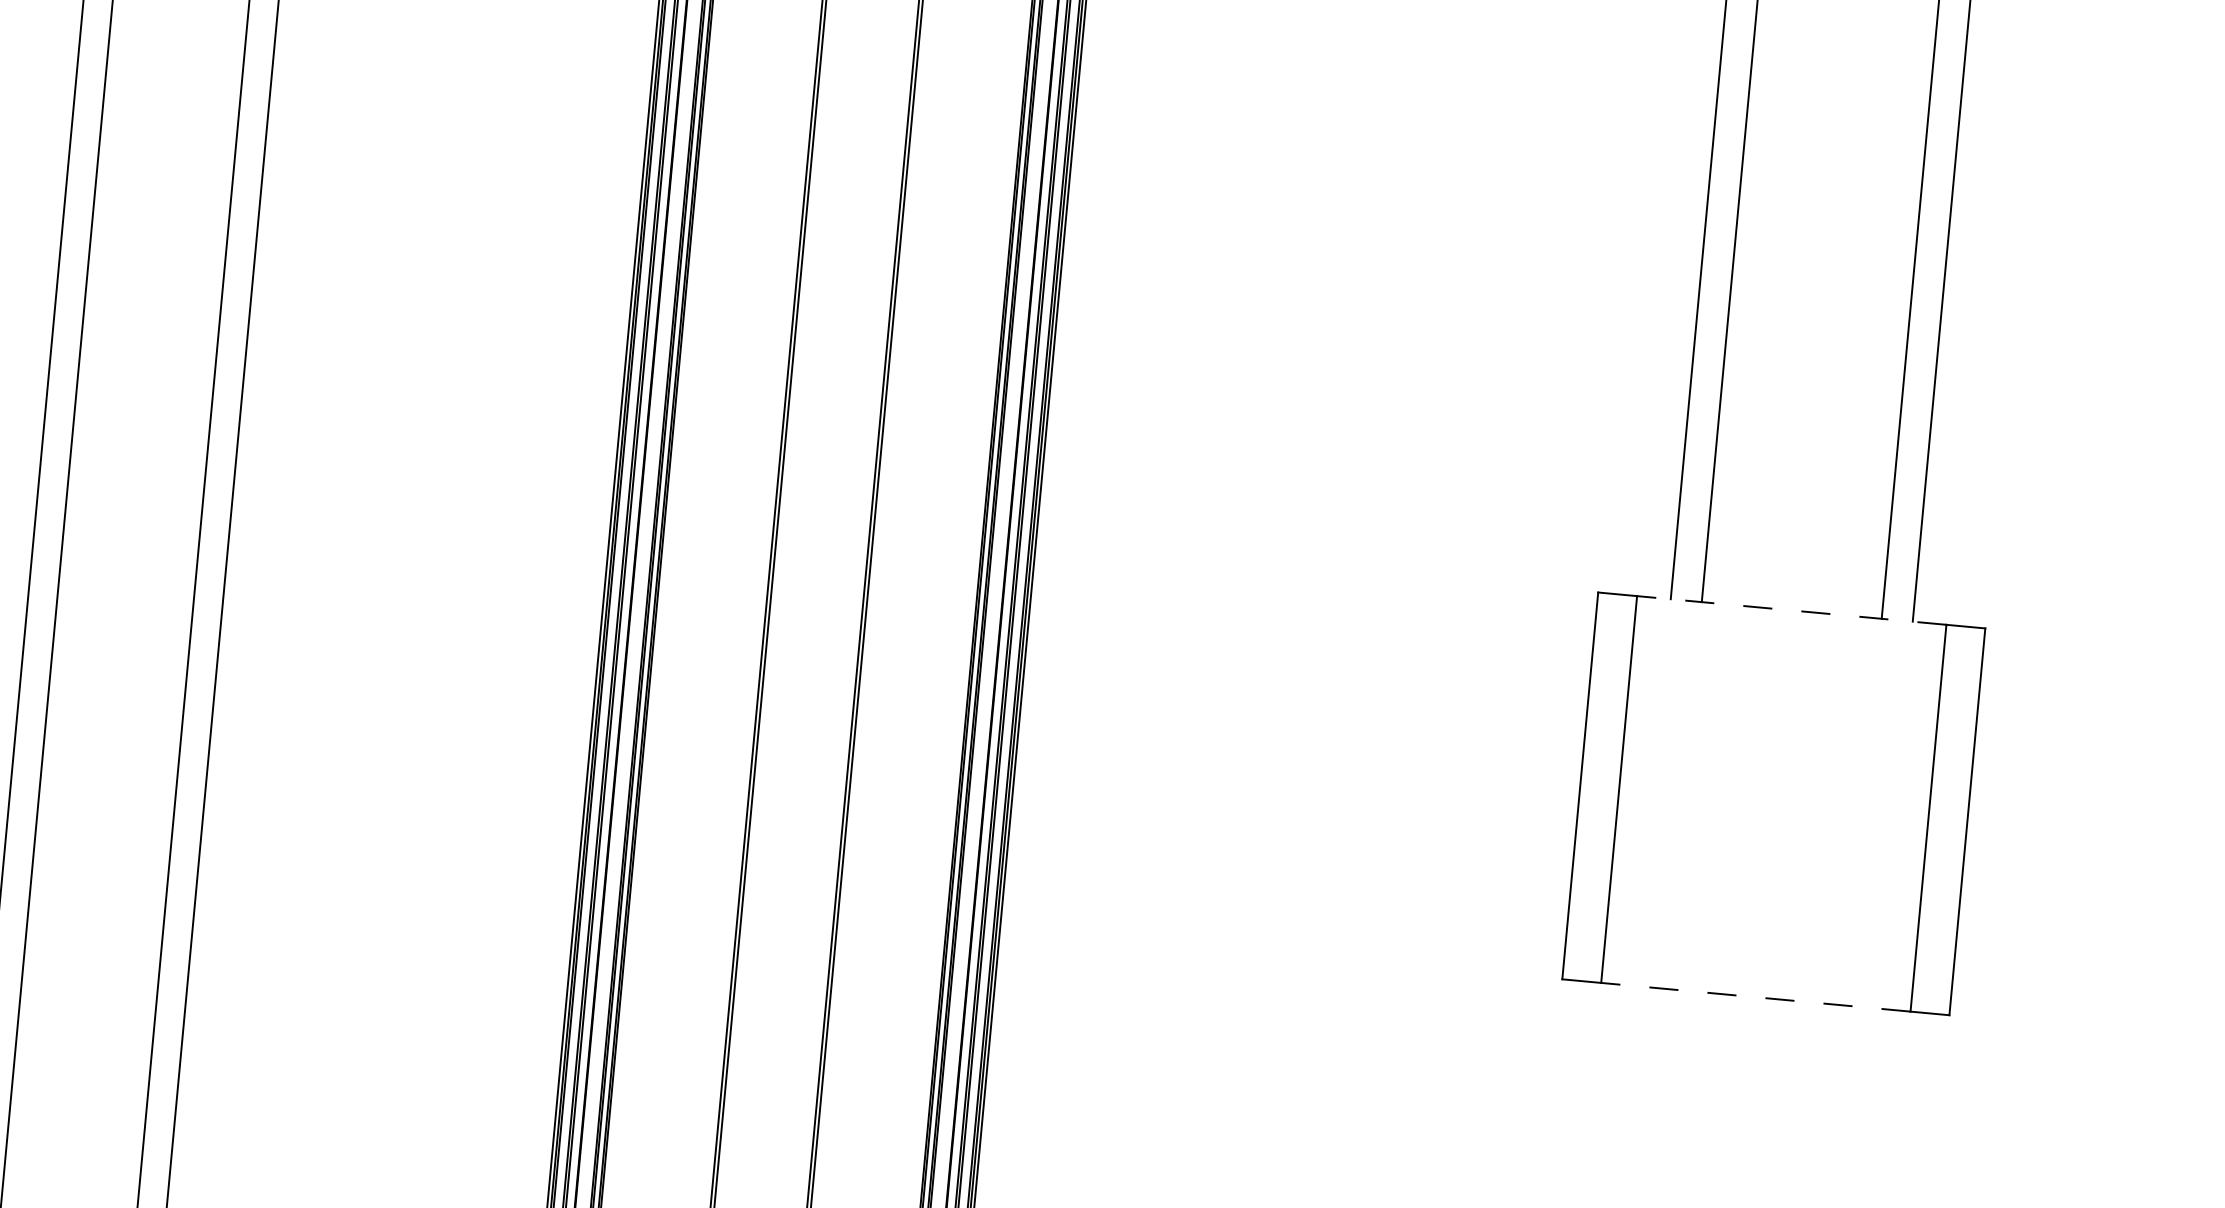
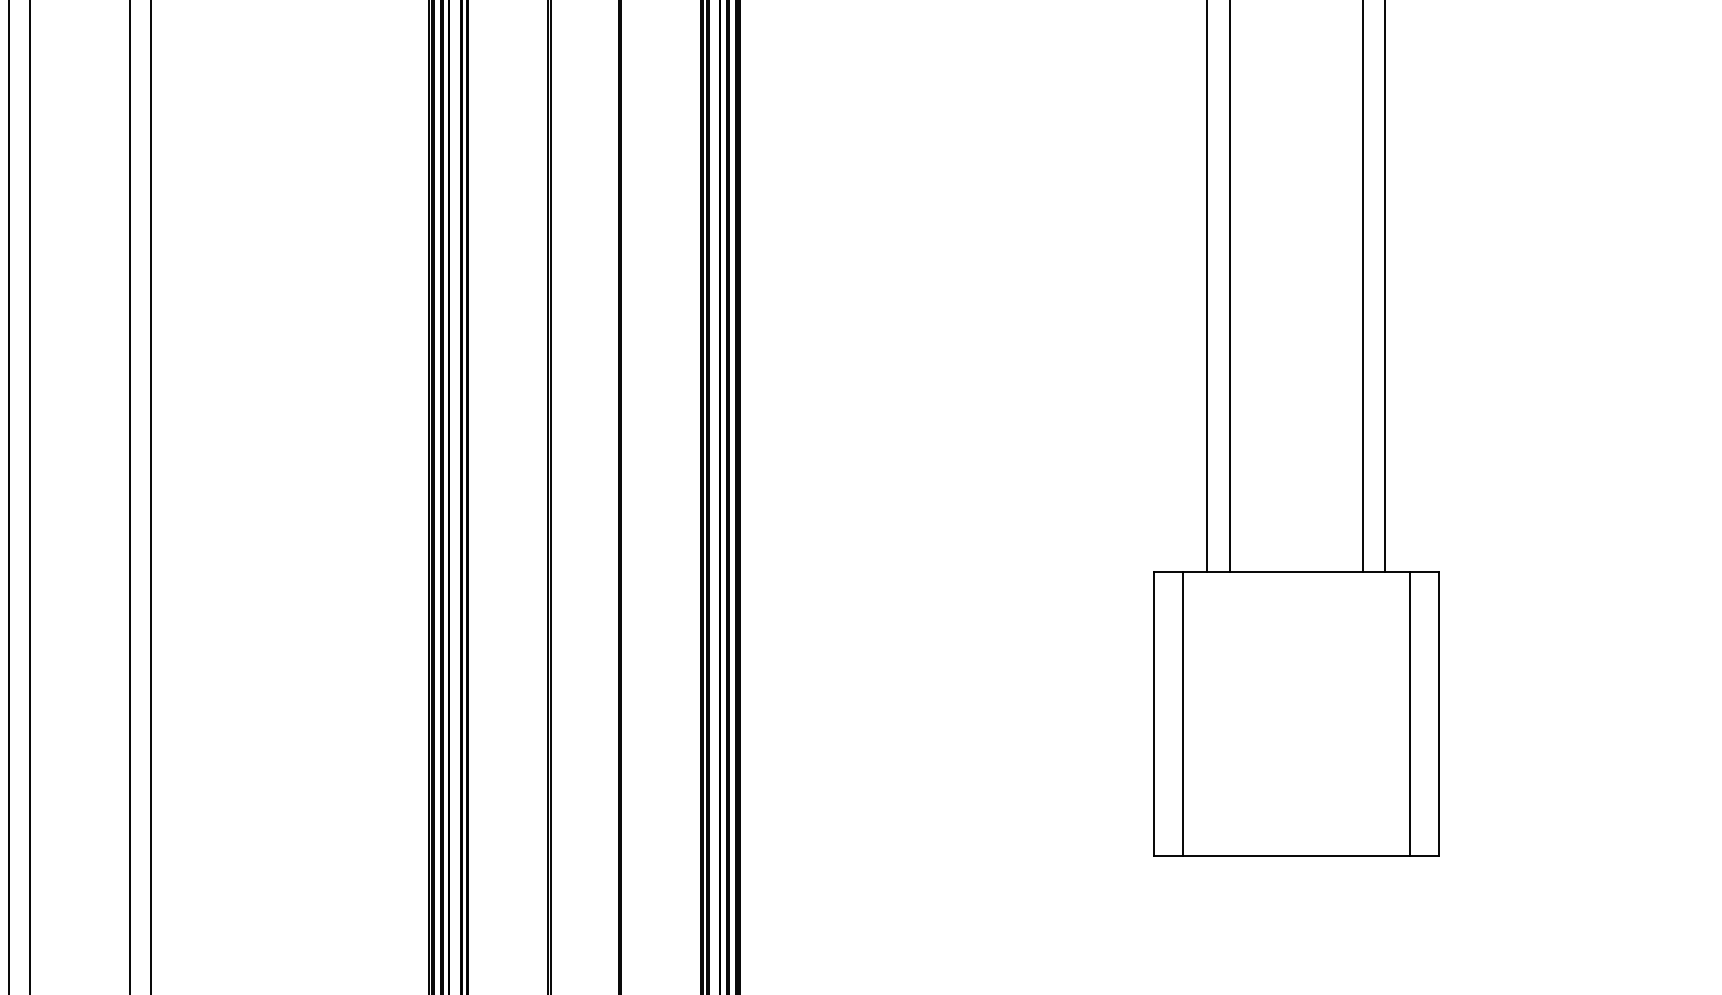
line: (1792, 609) -> (1296, 571), dashed -> solid
line: (1756, 997) -> (1296, 856), dashed -> solid

